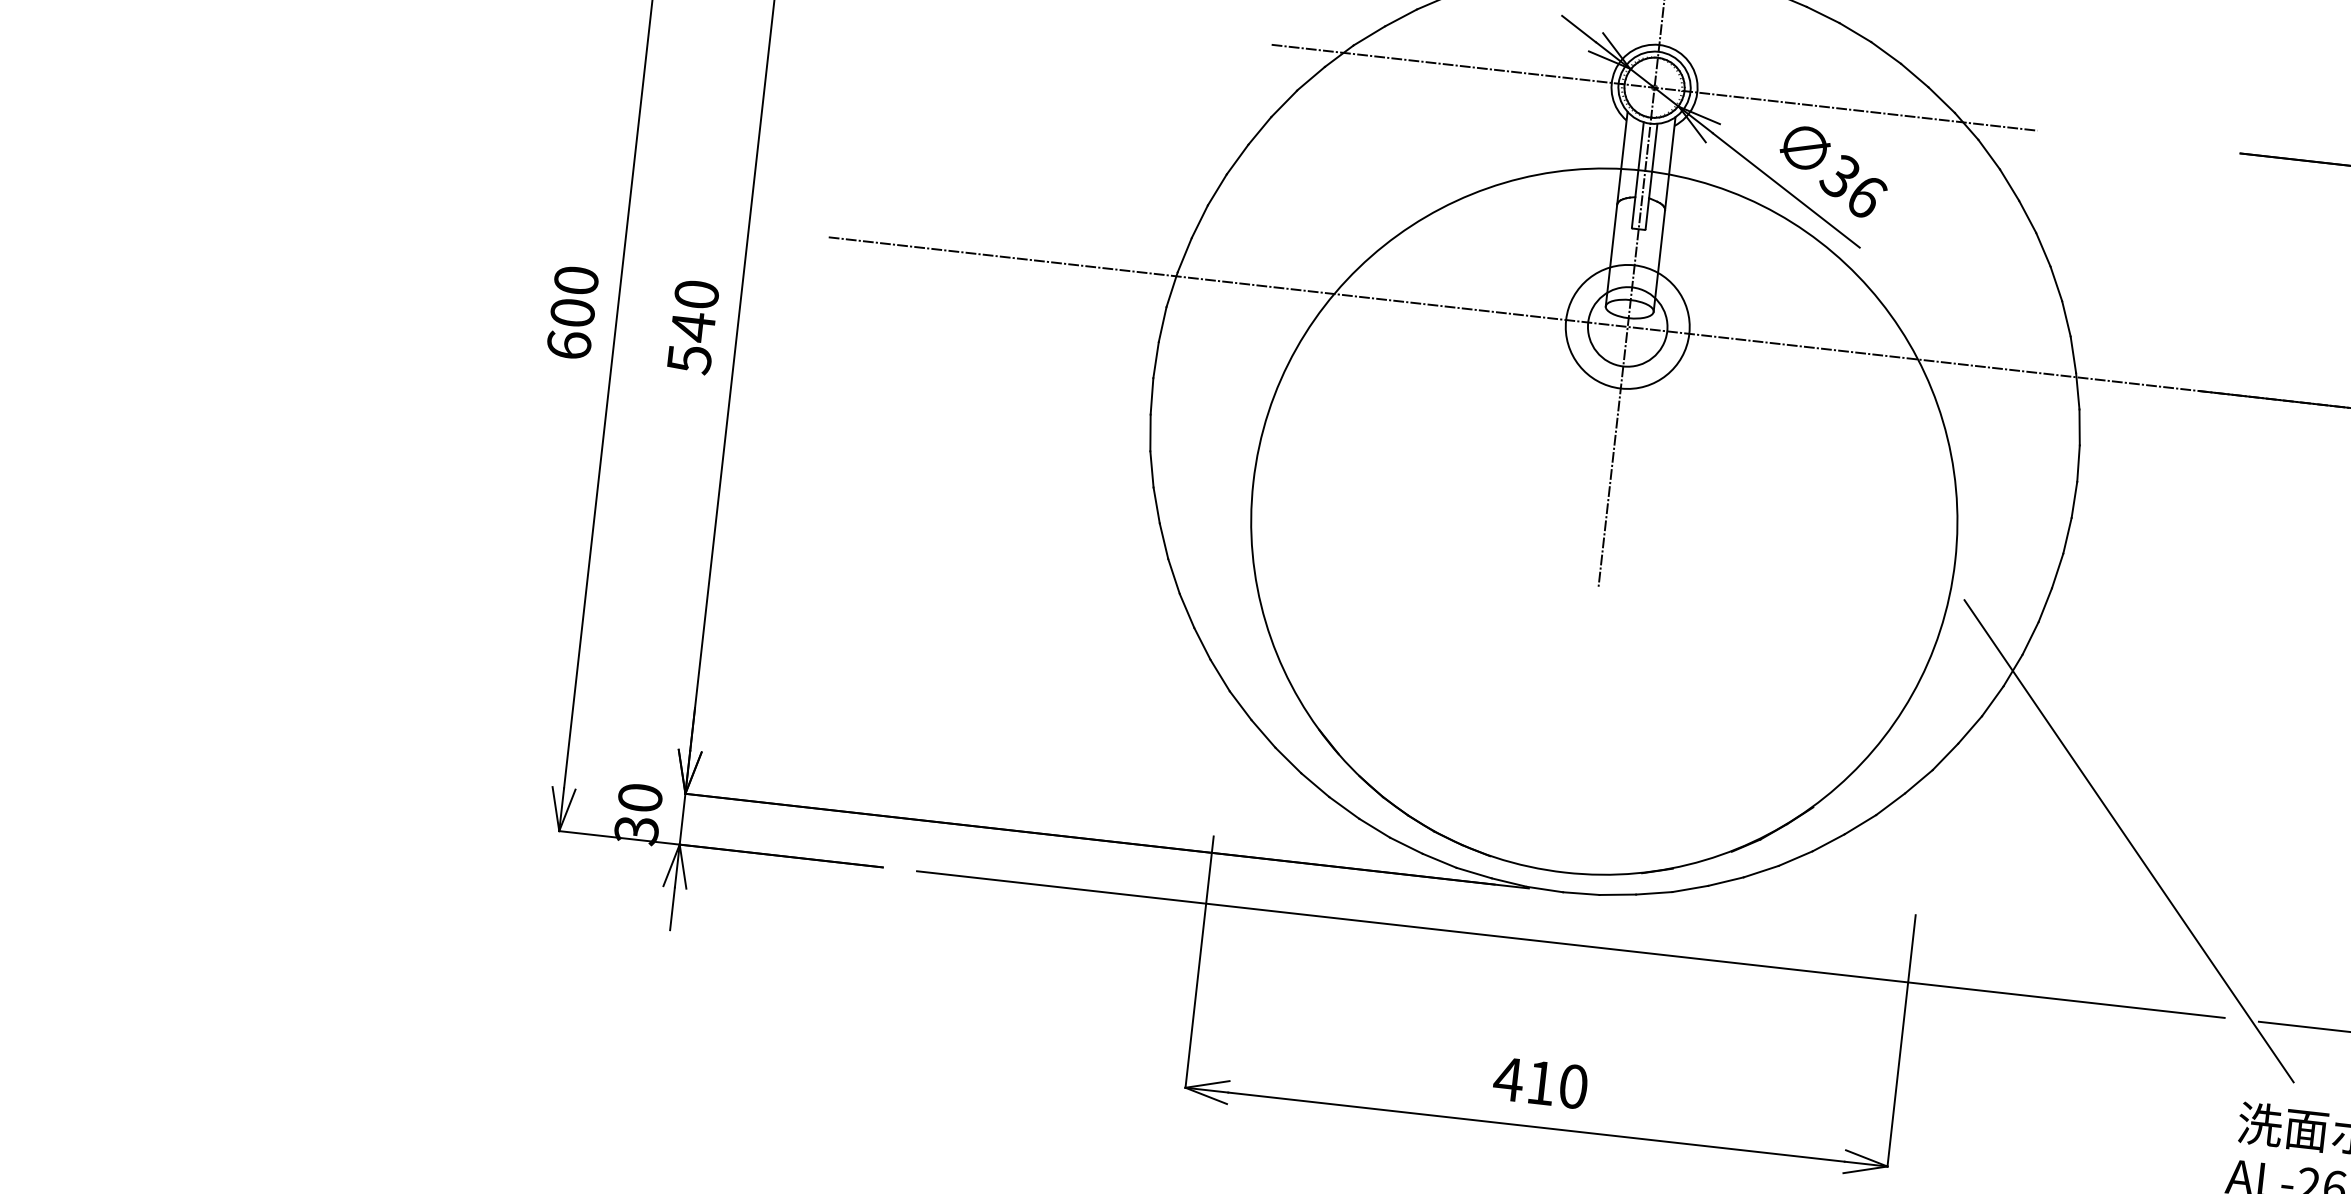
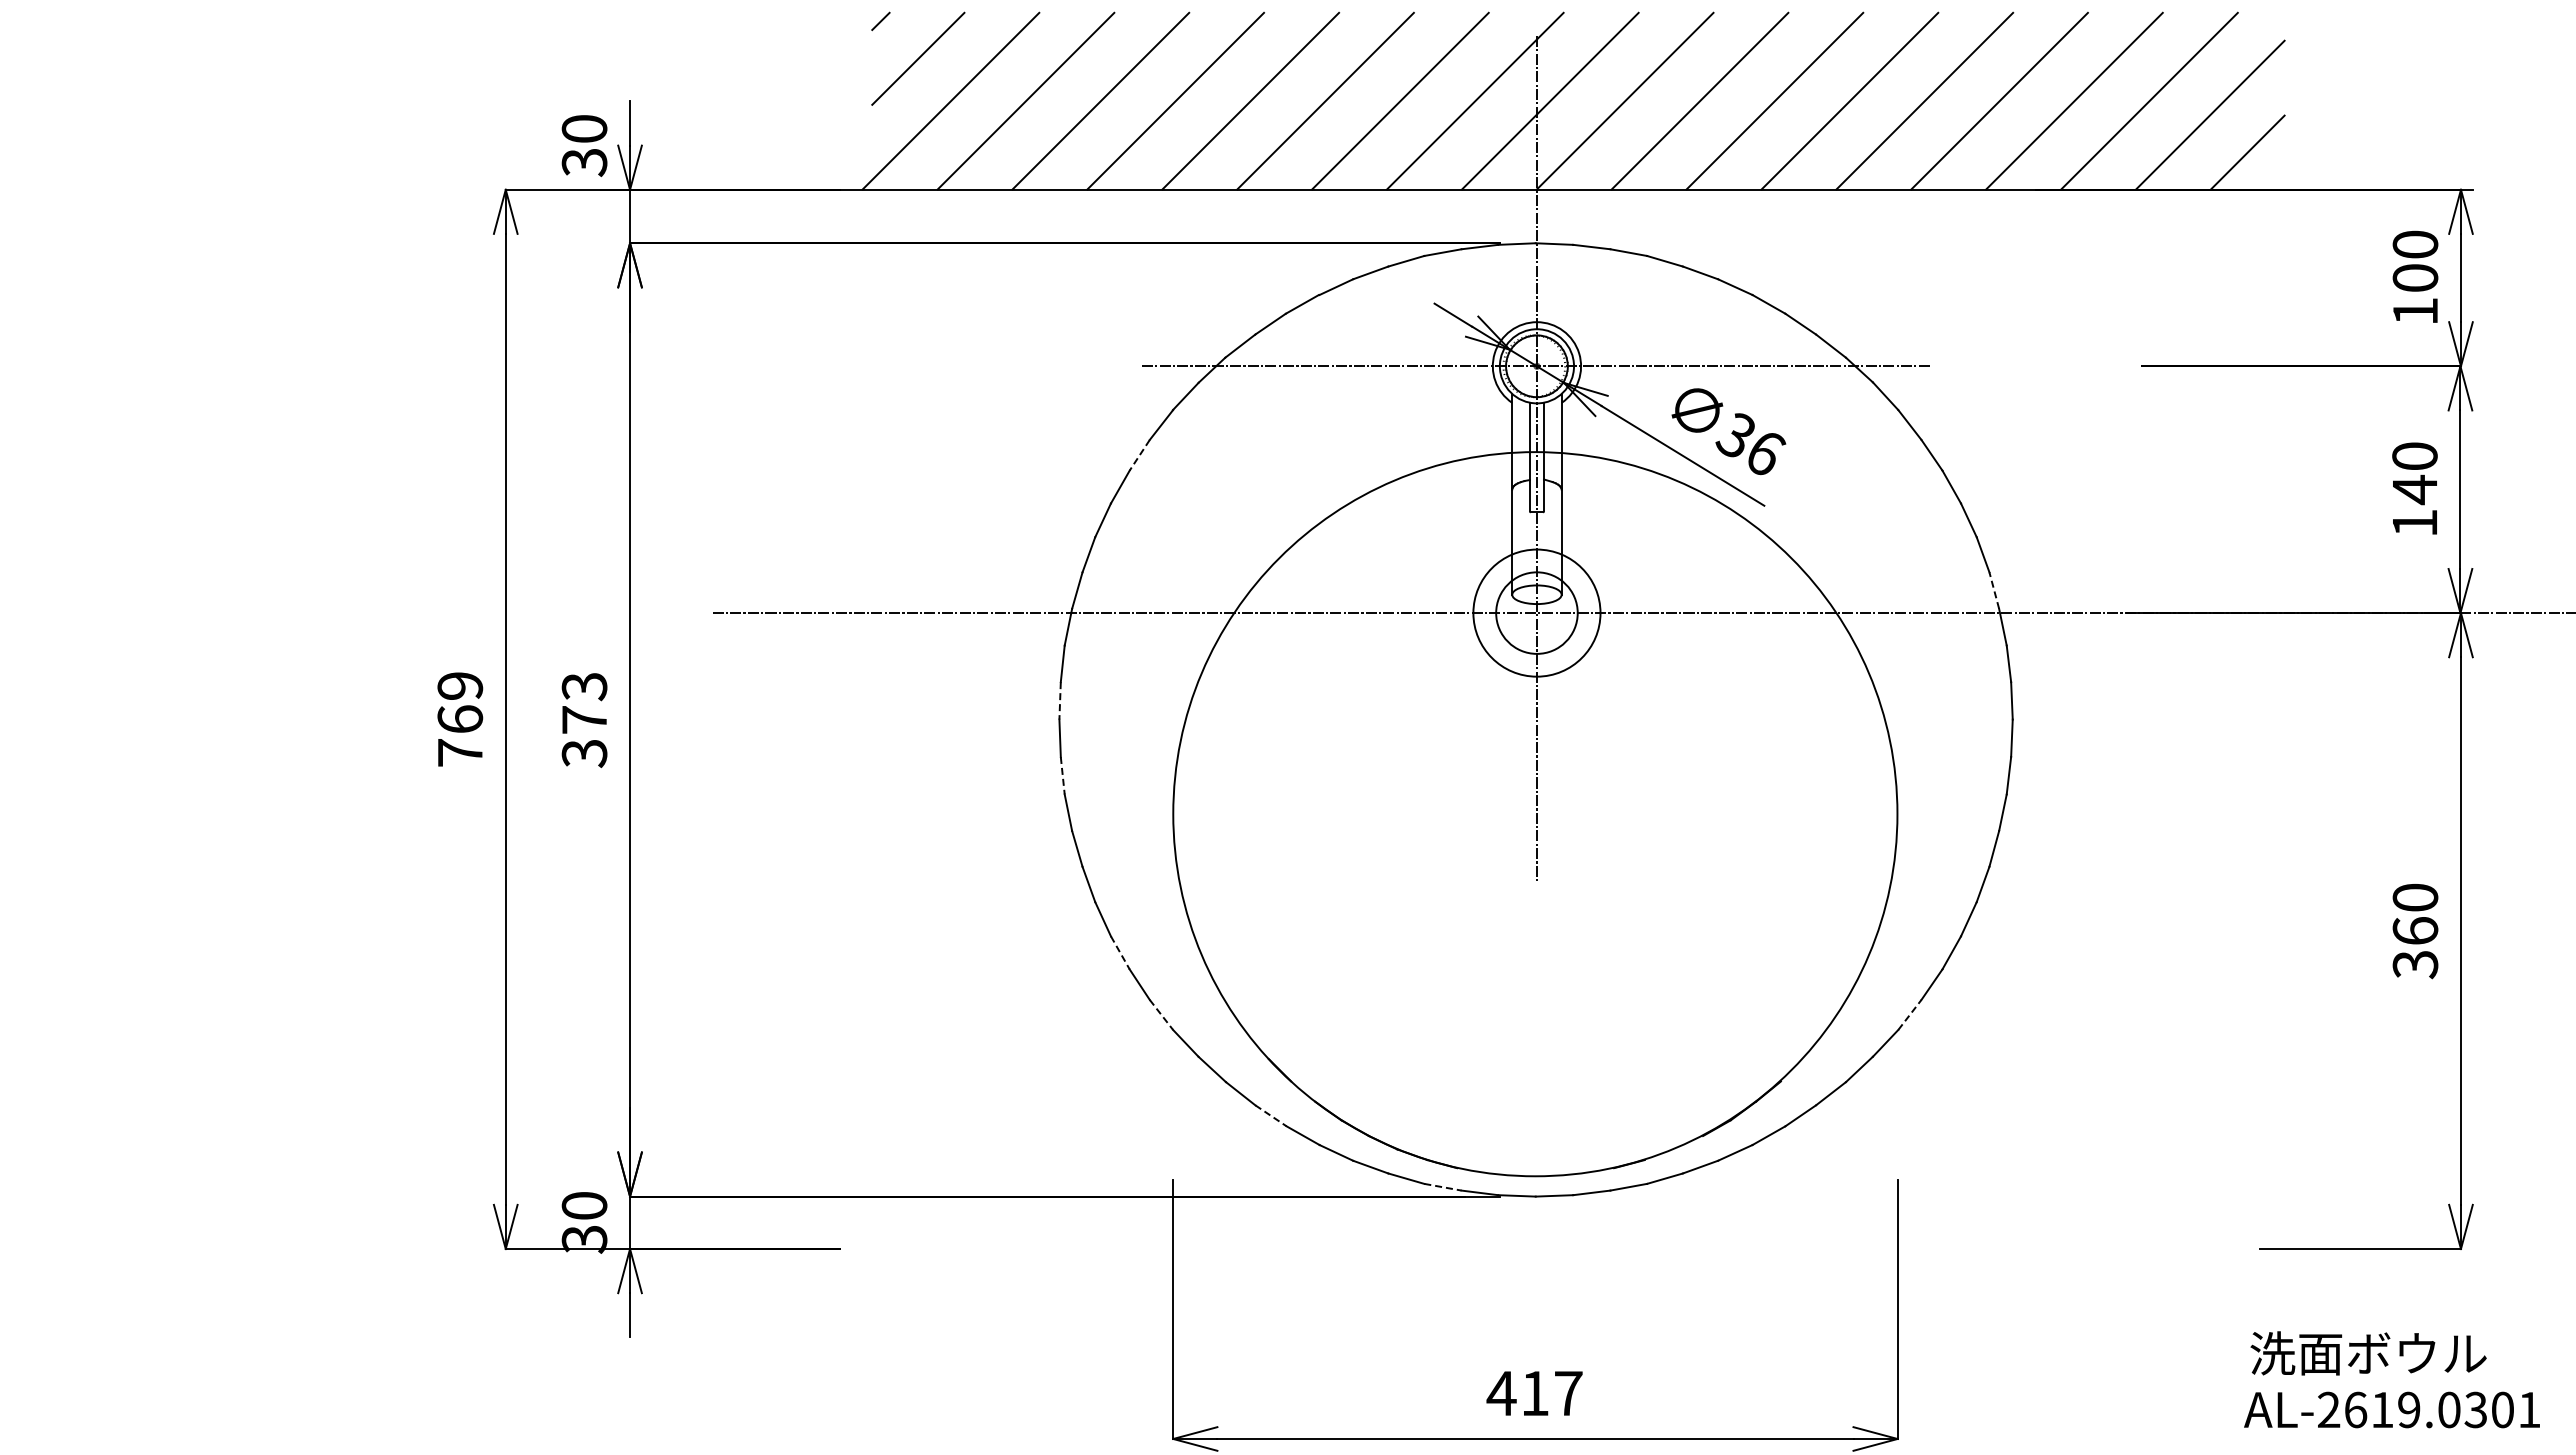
line: (1259, 130) -> (1139, 455), solid -> dashed
text: (572, 313) -> (460, 719), 600 -> 769
text: (693, 326) -> (584, 719), 540 -> 373
line: (2073, 354) -> (1994, 590), solid -> dashed
line: (1156, 359) -> (1060, 700), solid -> dashed
line: (1150, 432) -> (1062, 775), solid -> dashed
line: (1187, 610) -> (1120, 952), solid -> dashed
line: (1220, 675) -> (1161, 1014), solid -> dashed
line: (1945, 756) -> (1909, 1014), solid -> dashed
line: (1315, 784) -> (1271, 1115), solid -> dashed
line: (2128, 840) -> (2106, 1079), removed
line: (1473, 873) -> (1442, 1187), solid -> dashed
line: (1570, 945) -> (1549, 1249), removed
text: (1573, 1086) -> (1568, 1393), 410 -> 417

